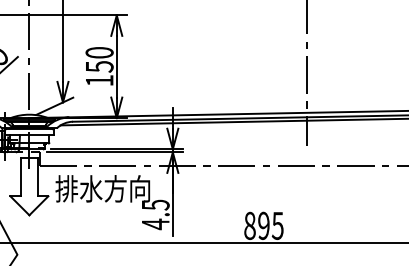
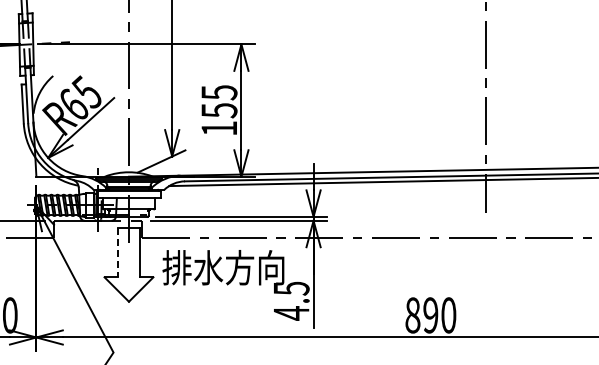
text: (99, 52) -> (219, 92), 150 -> 155
line: (20, 177) -> (117, 253), solid -> dashed
text: (277, 225) -> (448, 315), 895 -> 890

